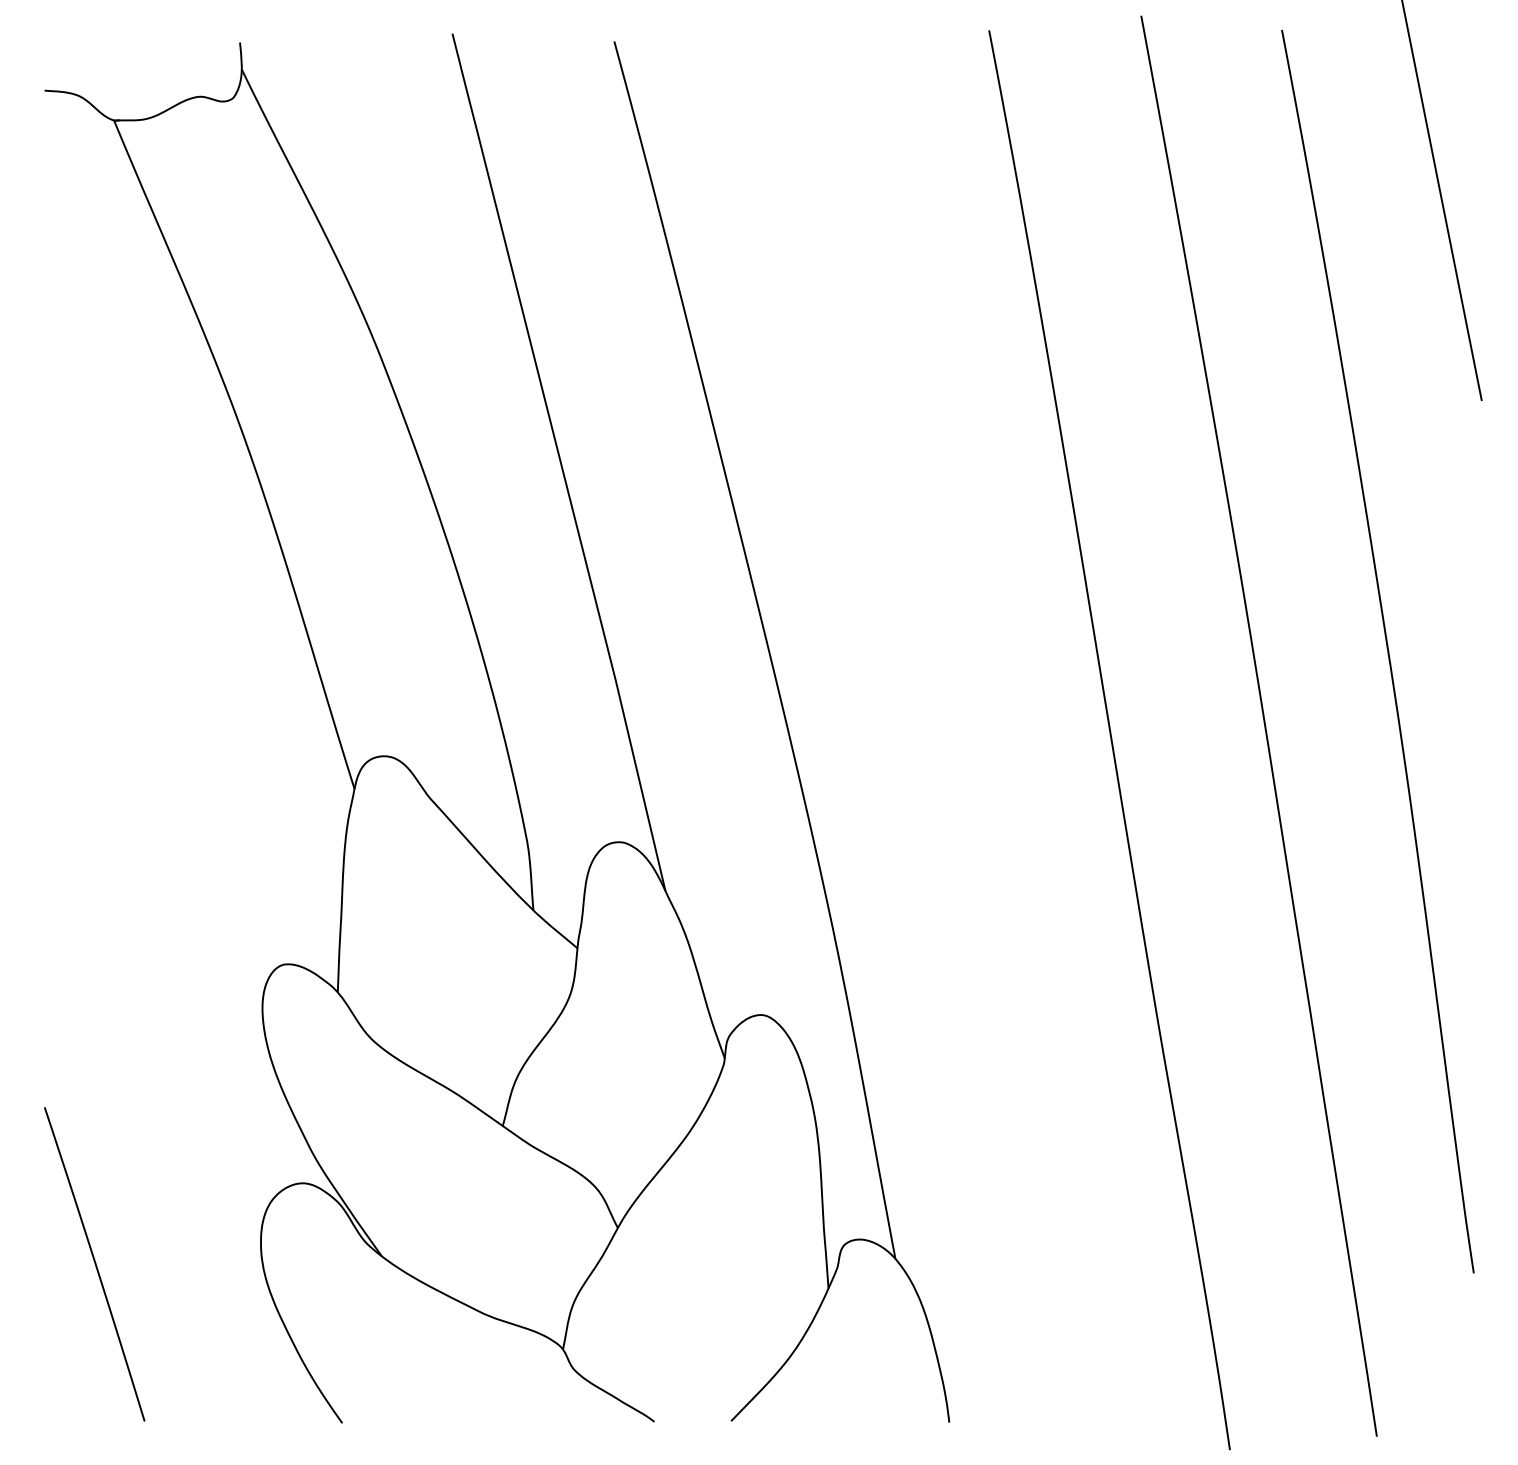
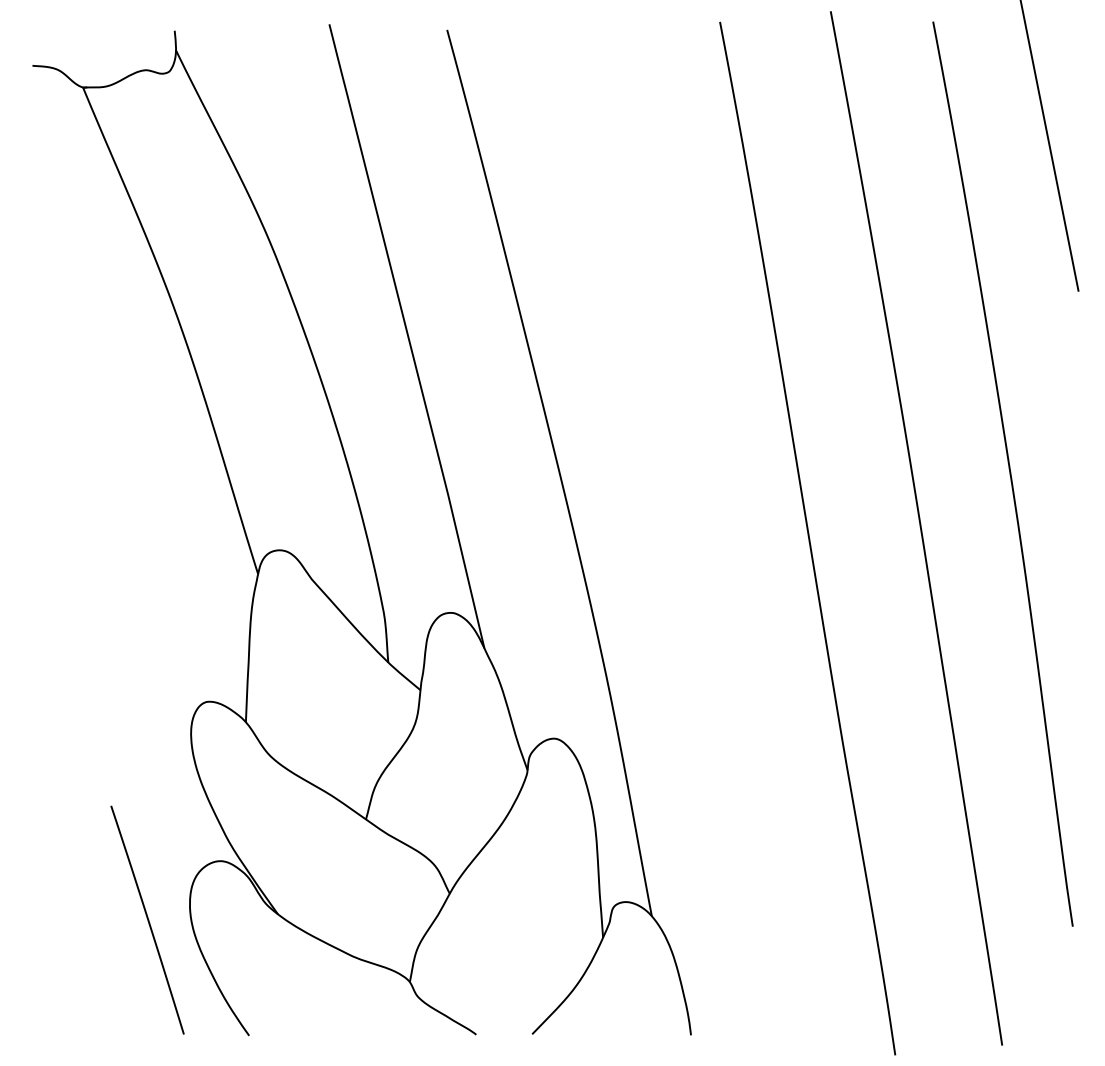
curve: (94, 1264) -> (147, 920), moved

